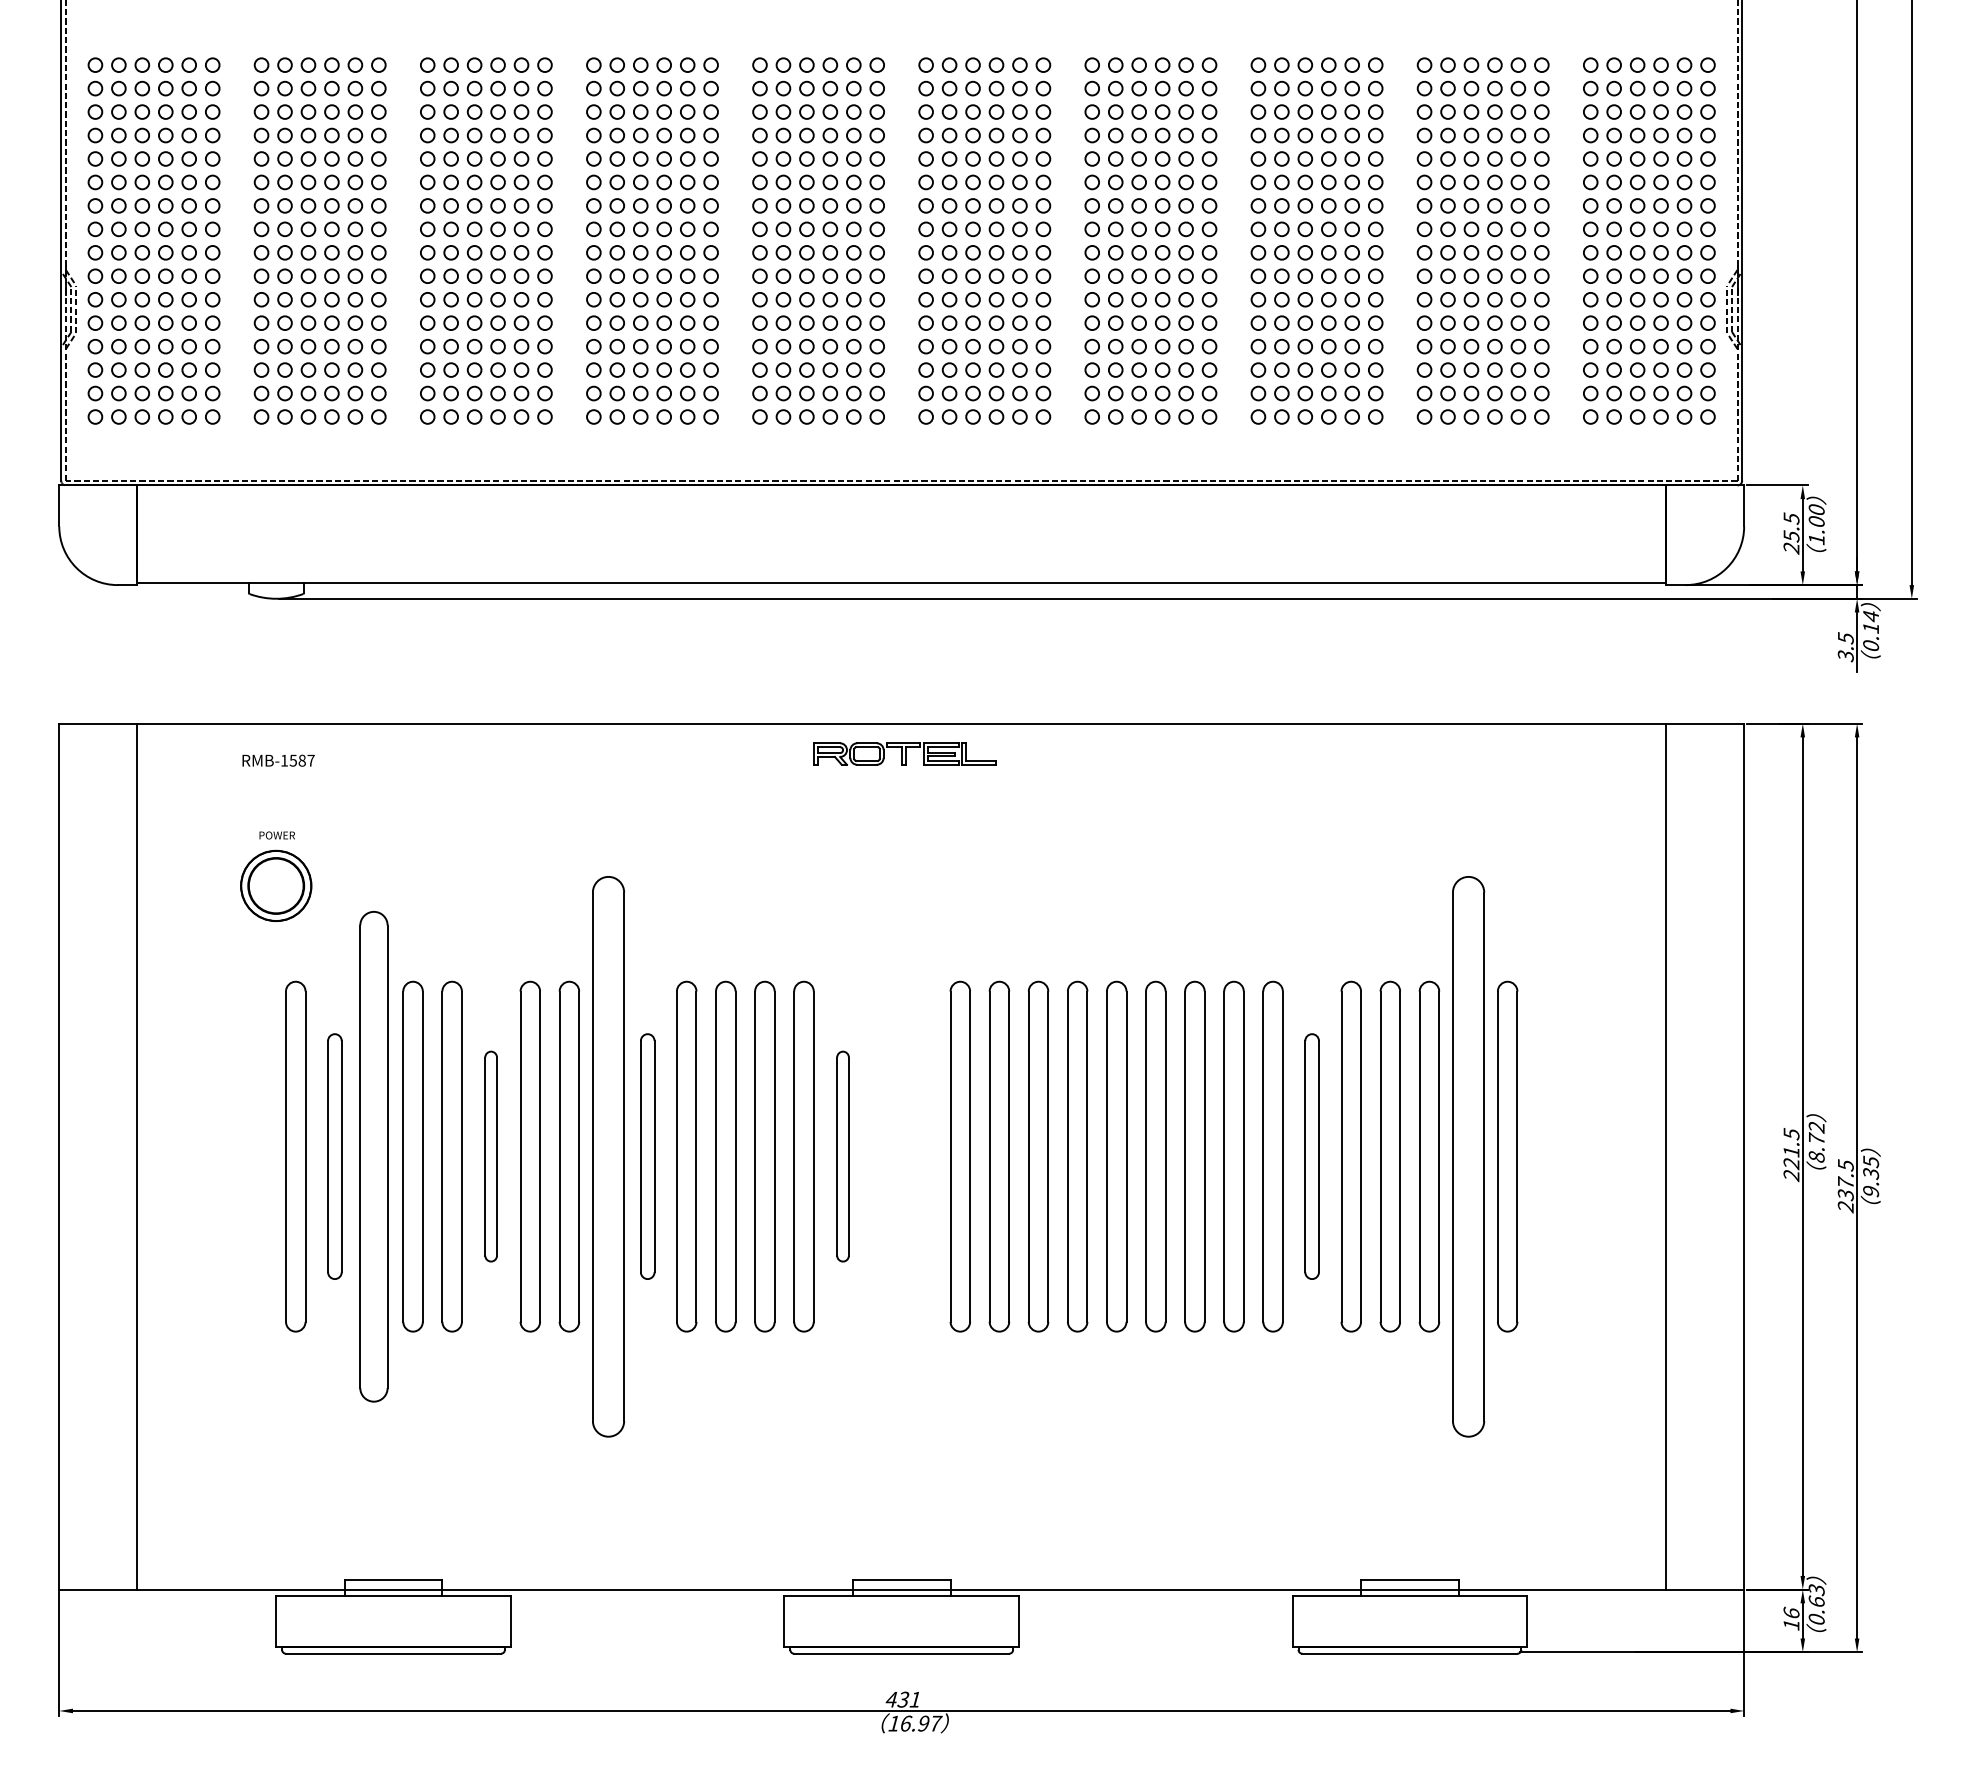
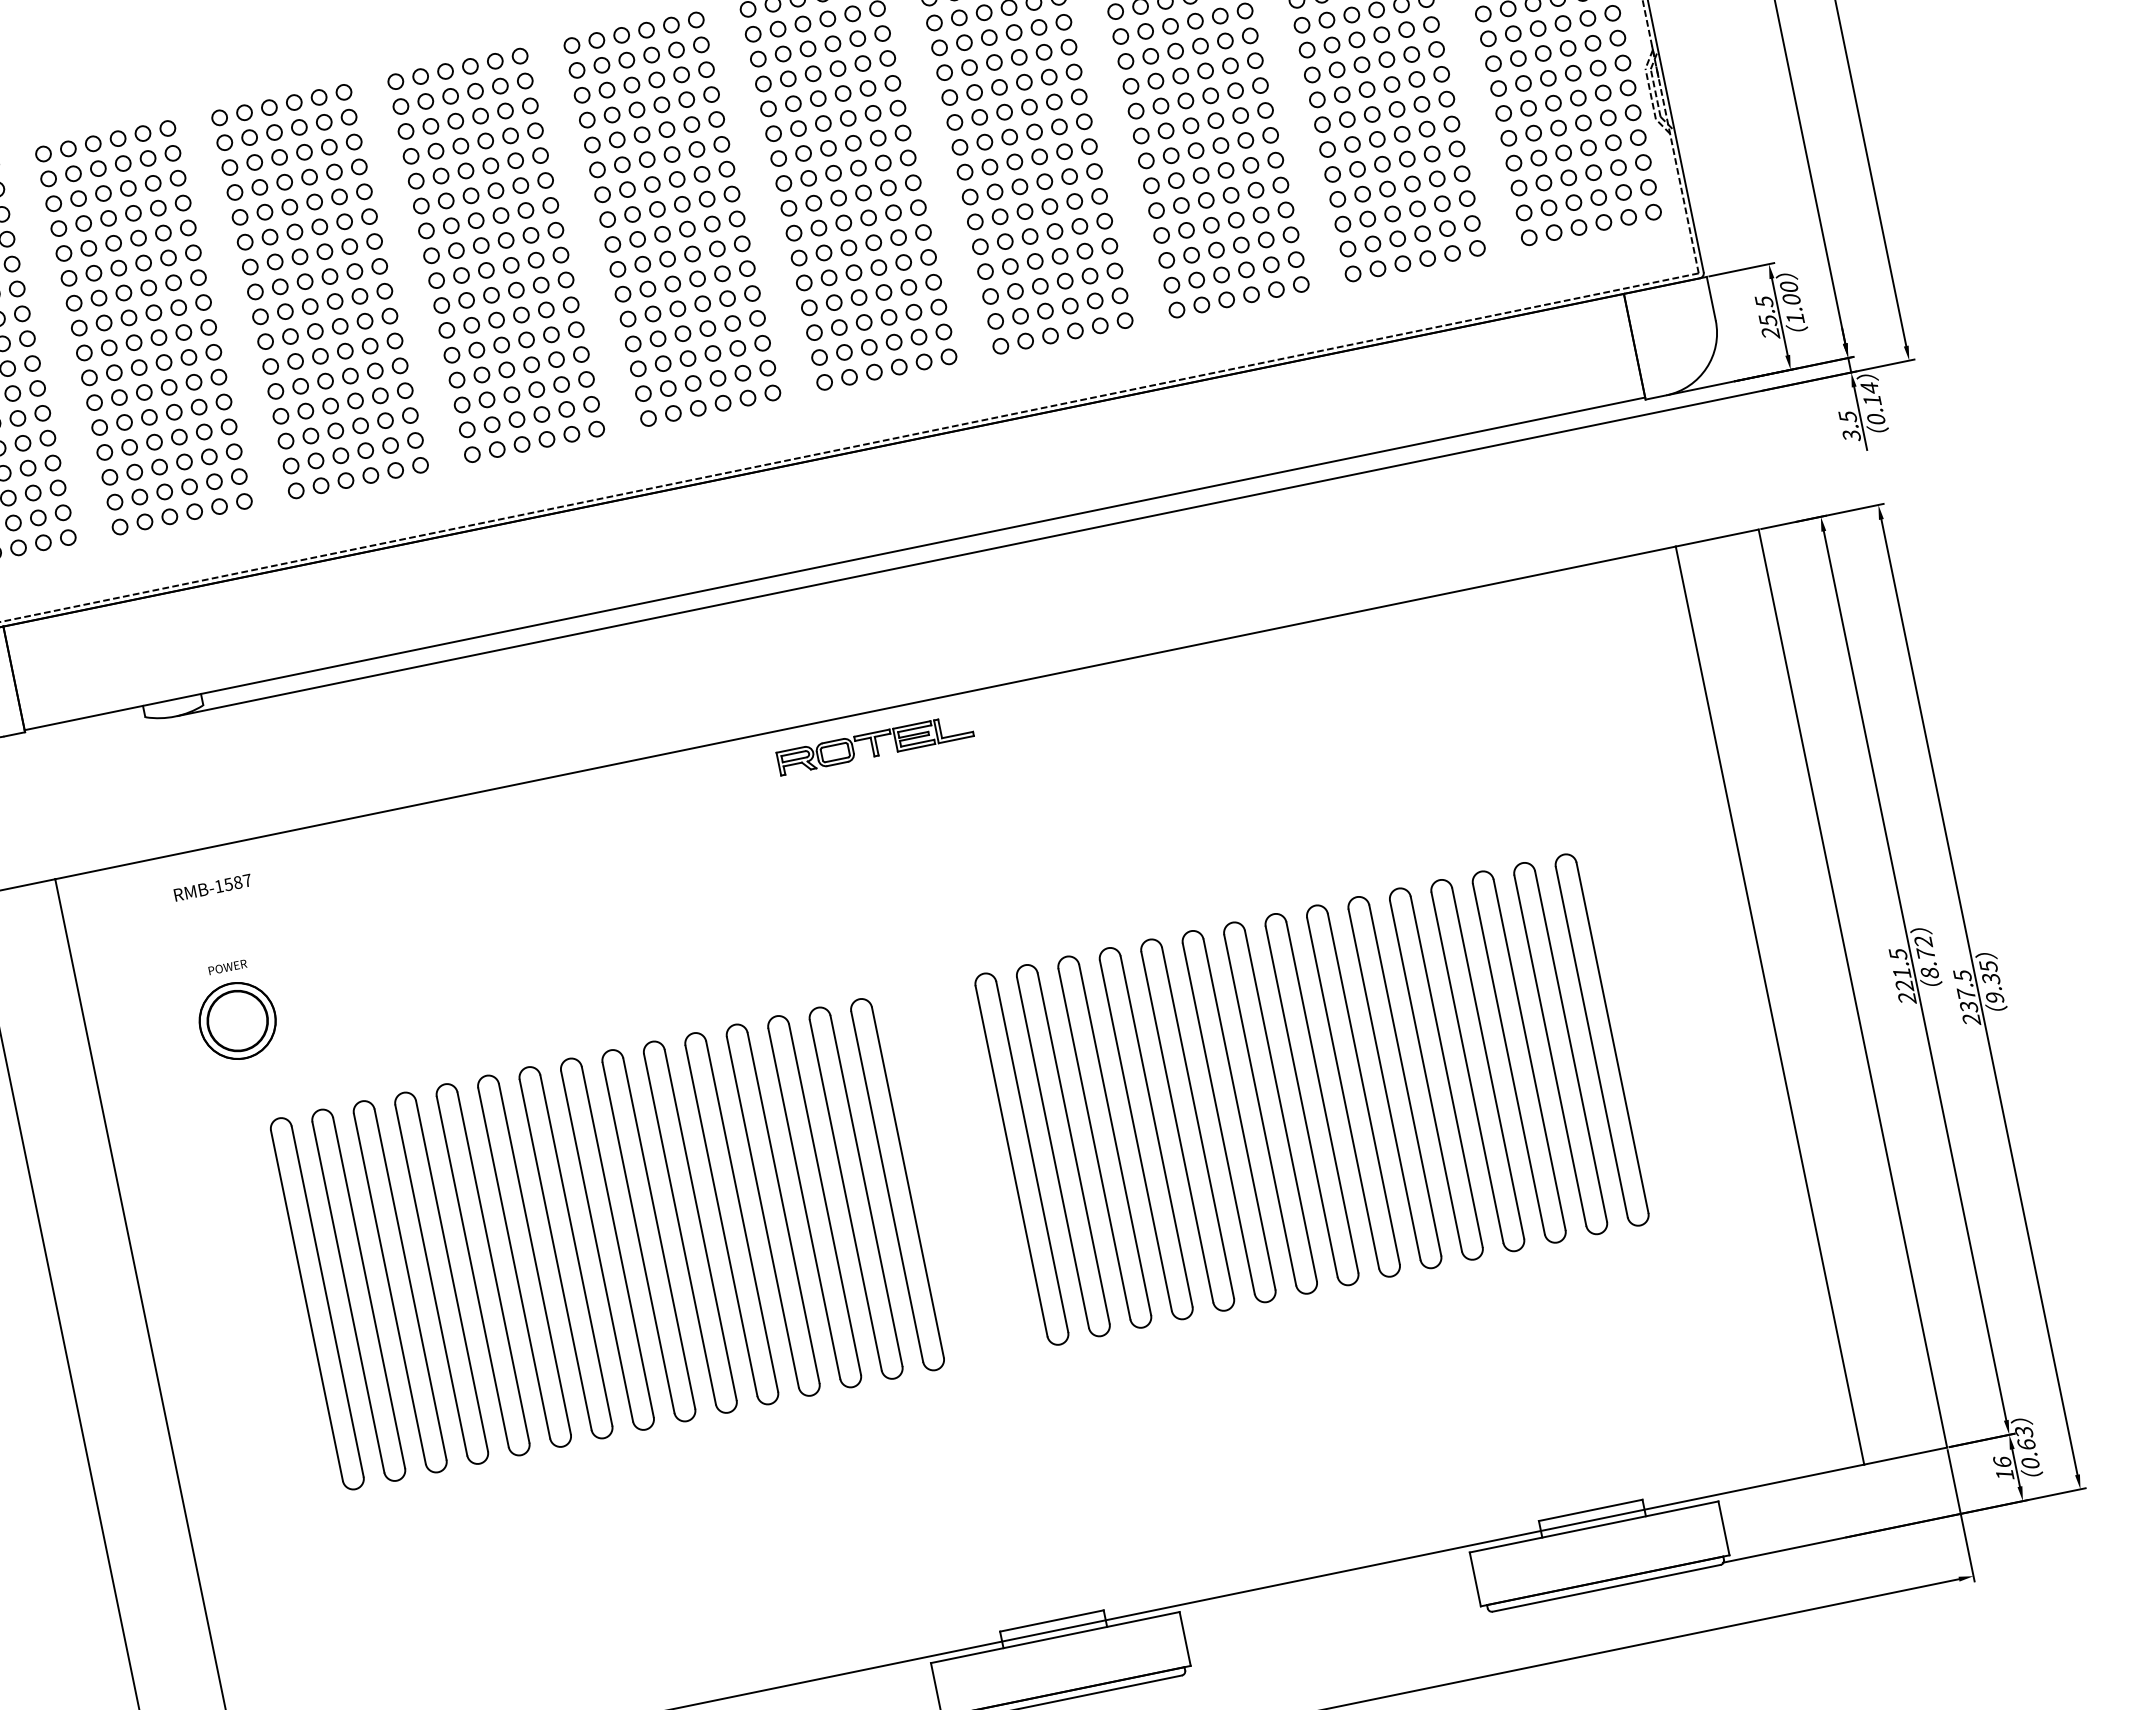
part: (334, 1156) -> (358, 1295), size x1.43
part: (373, 1156) -> (399, 1286), size x0.71
part: (490, 1156) -> (523, 1261), size x1.67
part: (608, 1156) -> (648, 1235), size x0.62
part: (647, 1156) -> (690, 1227), size x1.43
part: (842, 1156) -> (896, 1184), size x1.67
part: (1311, 1156) -> (1394, 1082), size x1.43
part: (1468, 1156) -> (1560, 1048), size x0.62

